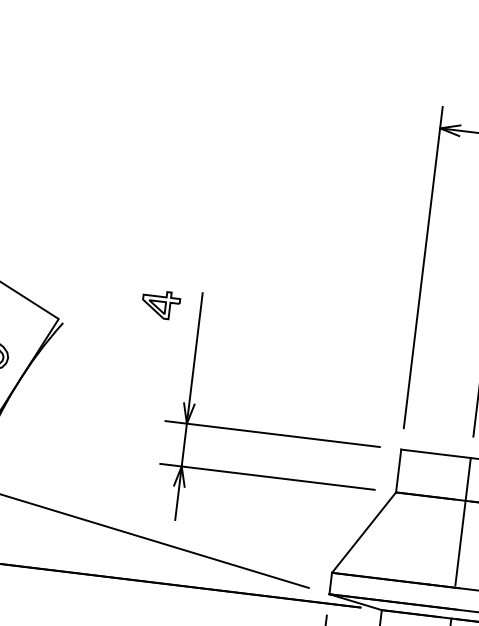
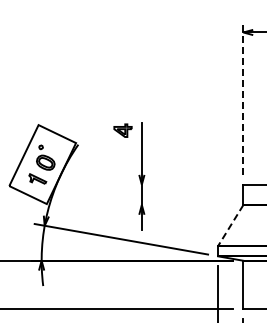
line: (423, 265) -> (243, 97), solid -> dashed
line: (272, 433) -> (182, 184), removed
line: (267, 477) -> (182, 205), removed
line: (363, 534) -> (230, 226), solid -> dashed

